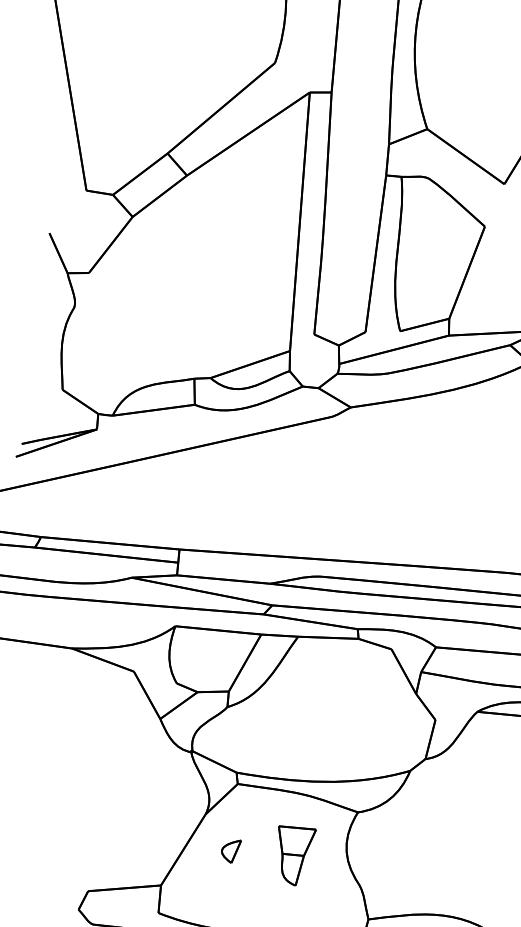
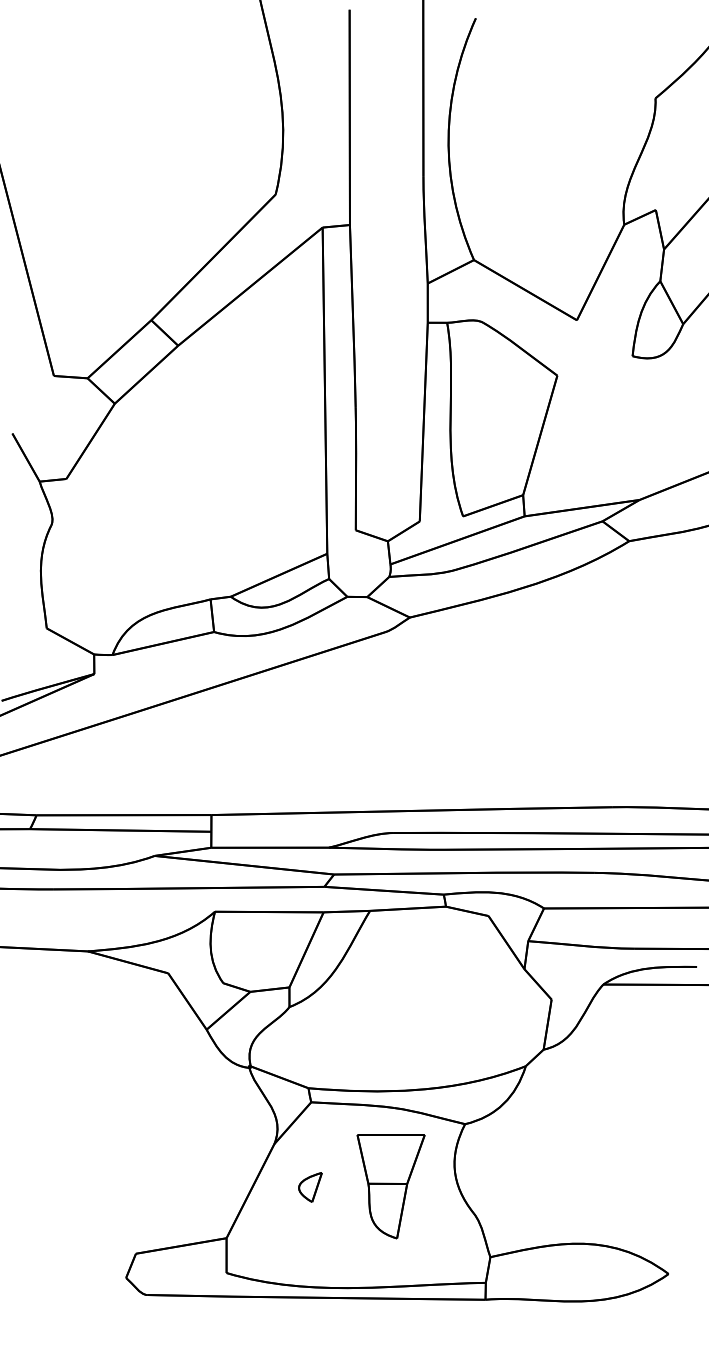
part: (294, 856) -> (390, 1186), size x1.43

